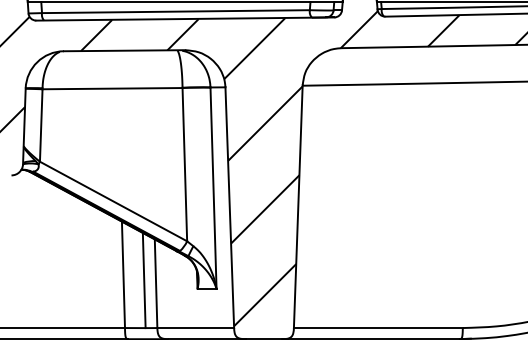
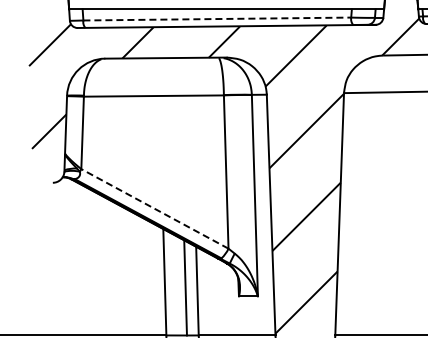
line: (175, 11) -> (216, 18), solid -> dashed
line: (113, 201) -> (154, 208), solid -> dashed

